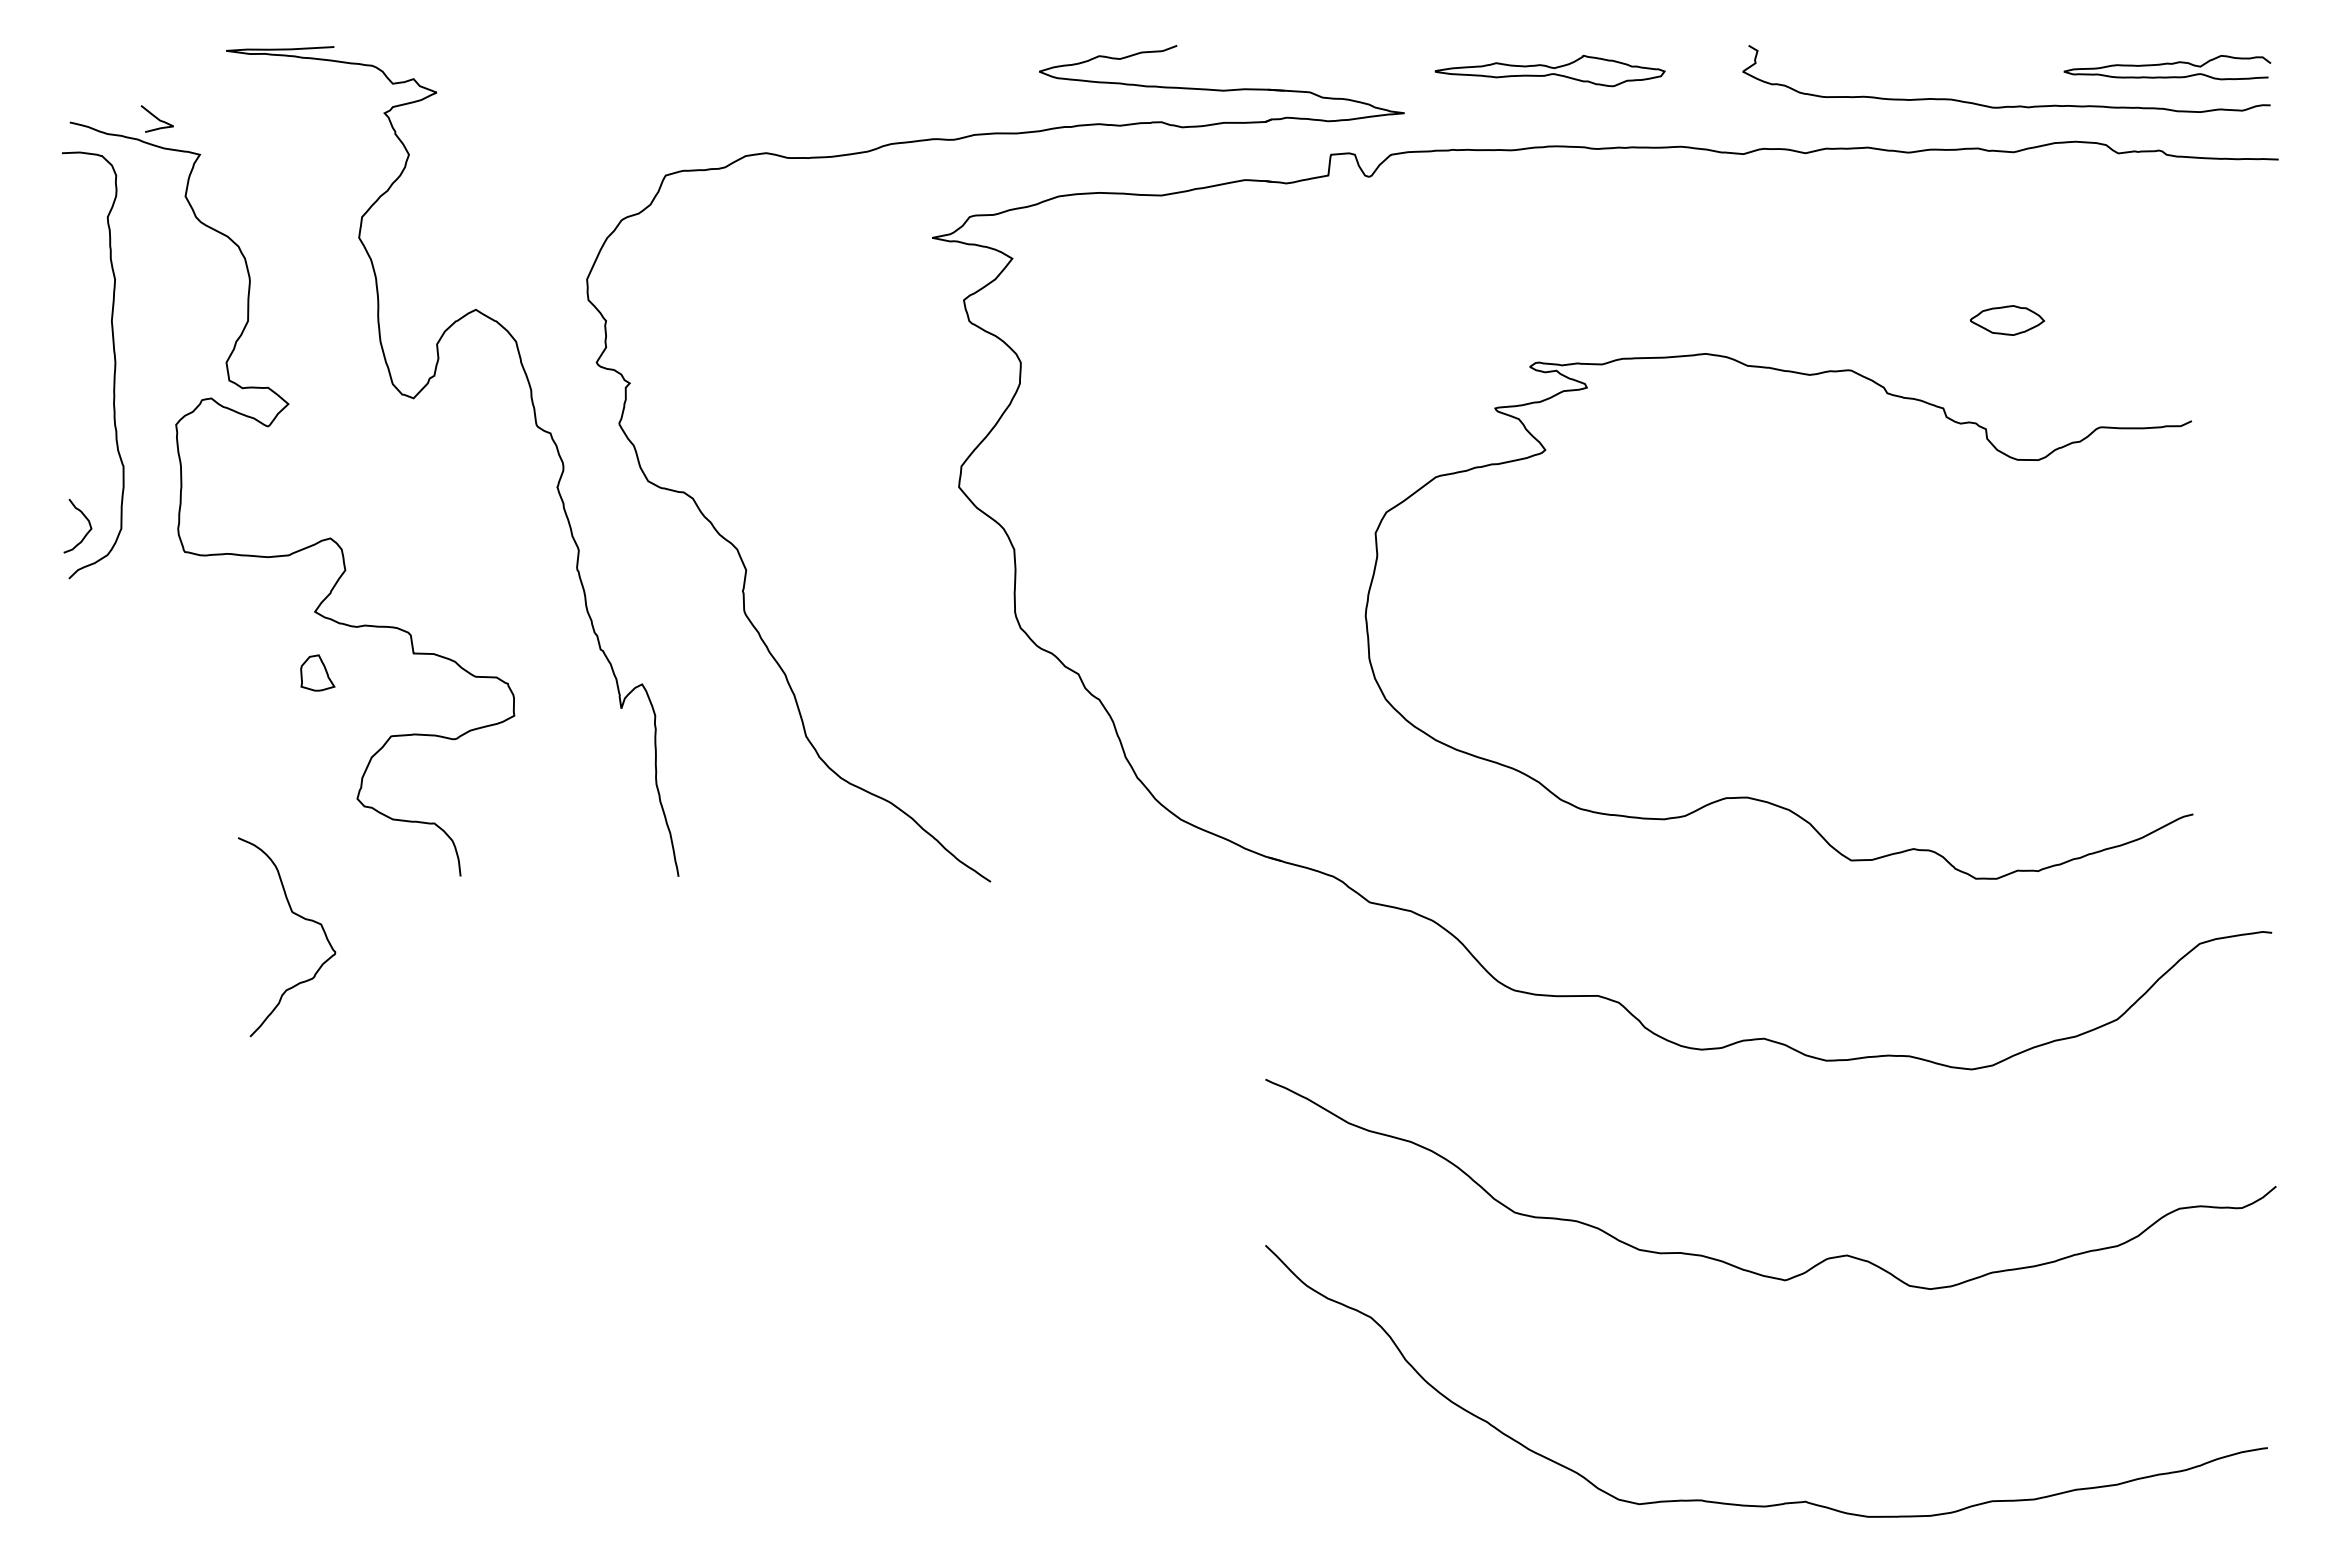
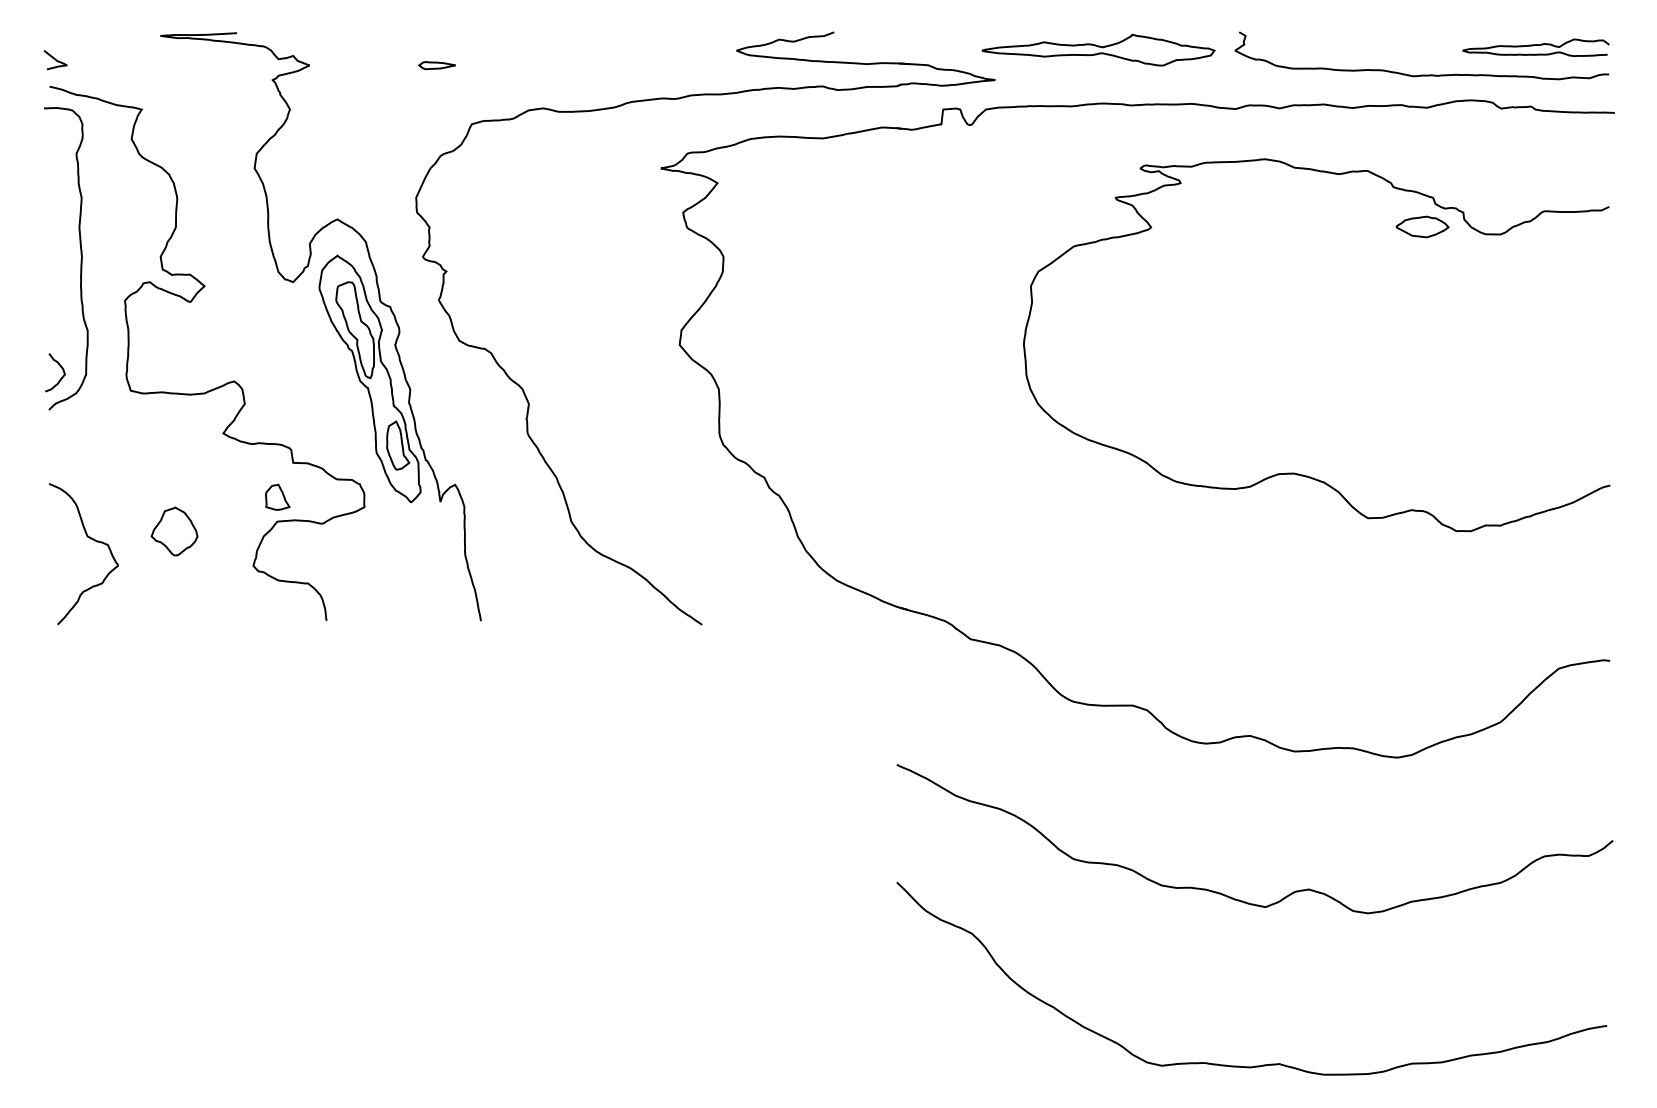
part: (1549, 70) -> (1098, 49), size x1.43
part: (616, 92) -> (436, 65), added
curve: (156, 118) -> (55, 59), moved
part: (521, 534) -> (369, 378), added
part: (317, 672) -> (277, 496), moved
part: (245, 750) -> (174, 531), added
curve: (1748, 796) -> (1295, 472), moved
curve: (298, 916) -> (91, 539), moved

